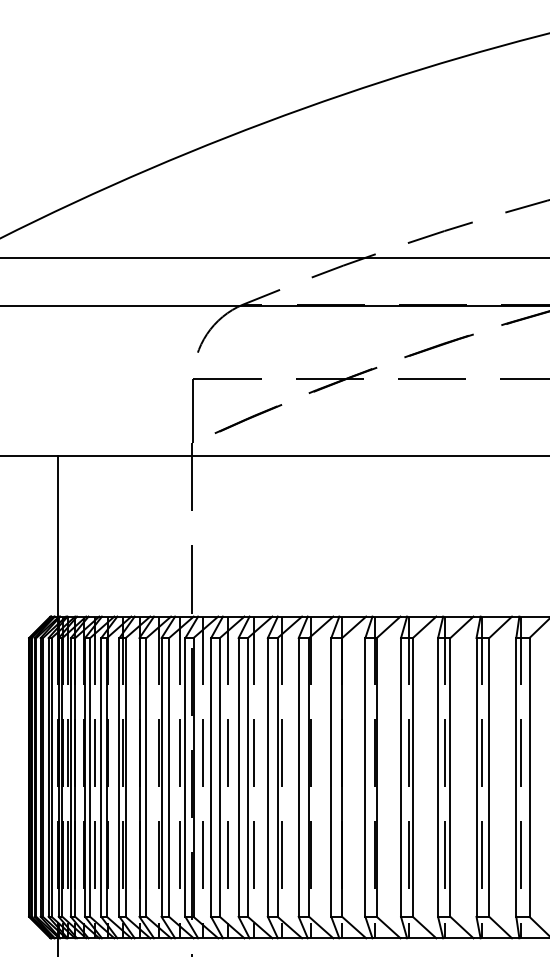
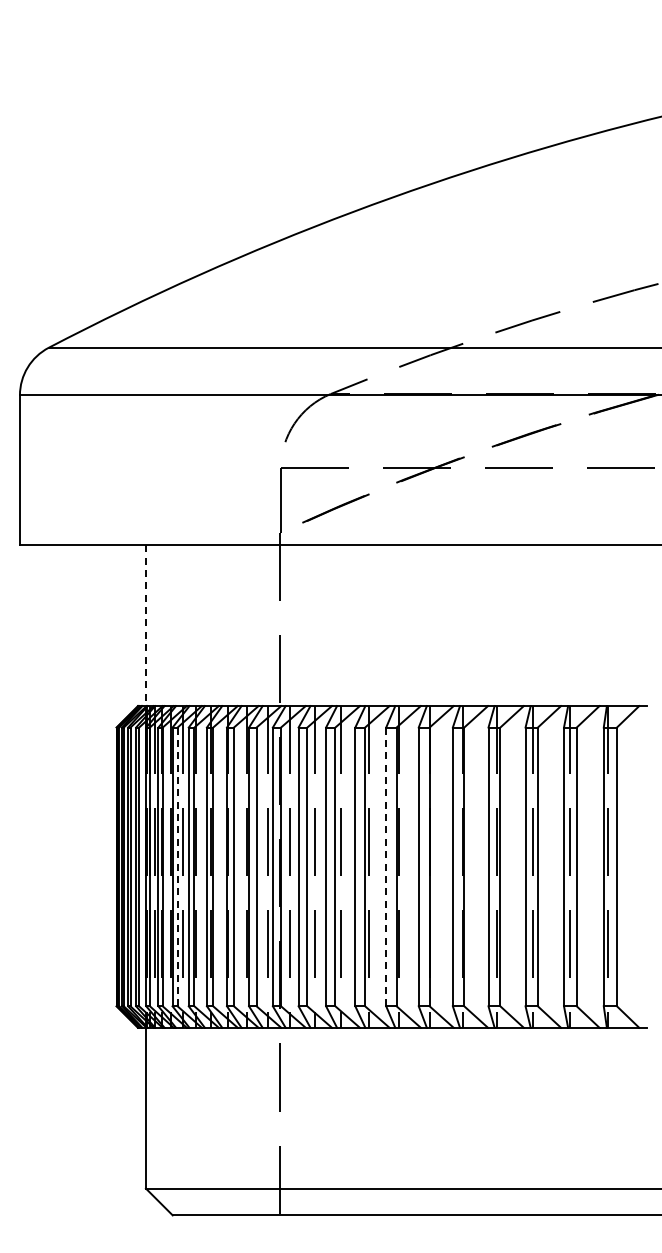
line: (58, 537) -> (145, 626), solid -> dashed
line: (90, 778) -> (177, 867), solid -> dashed
line: (299, 778) -> (386, 867), solid -> dashed

